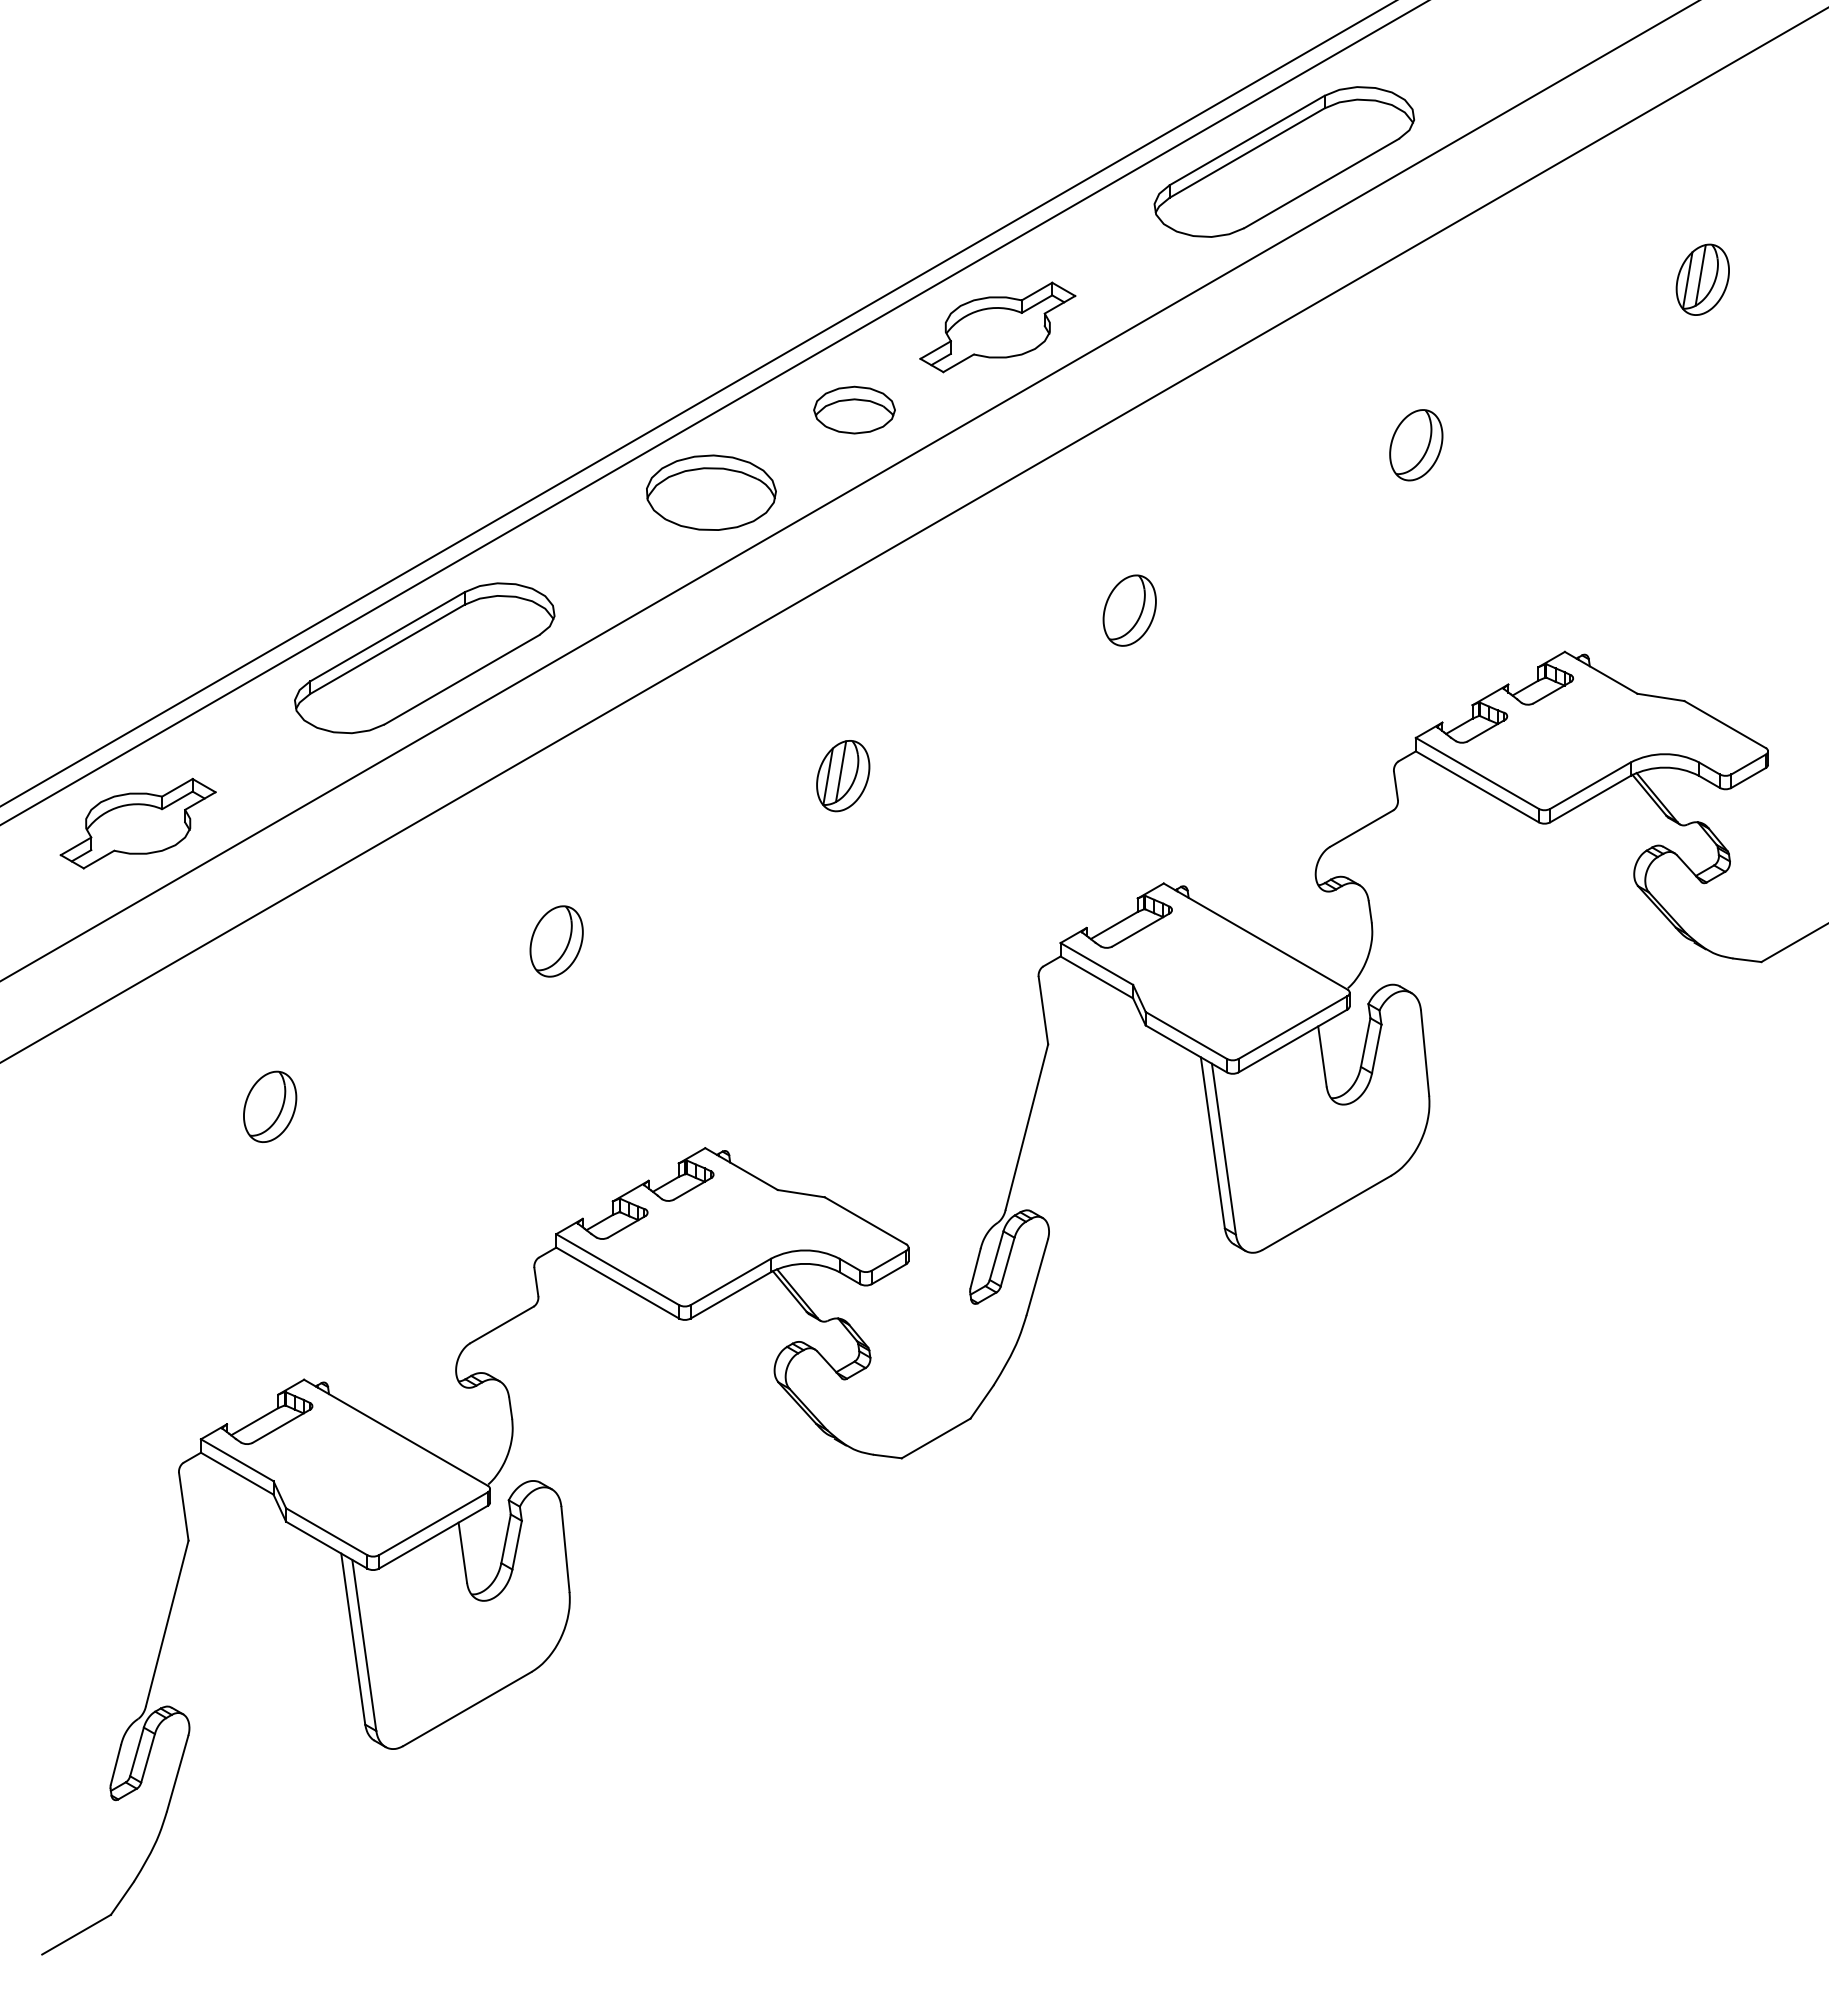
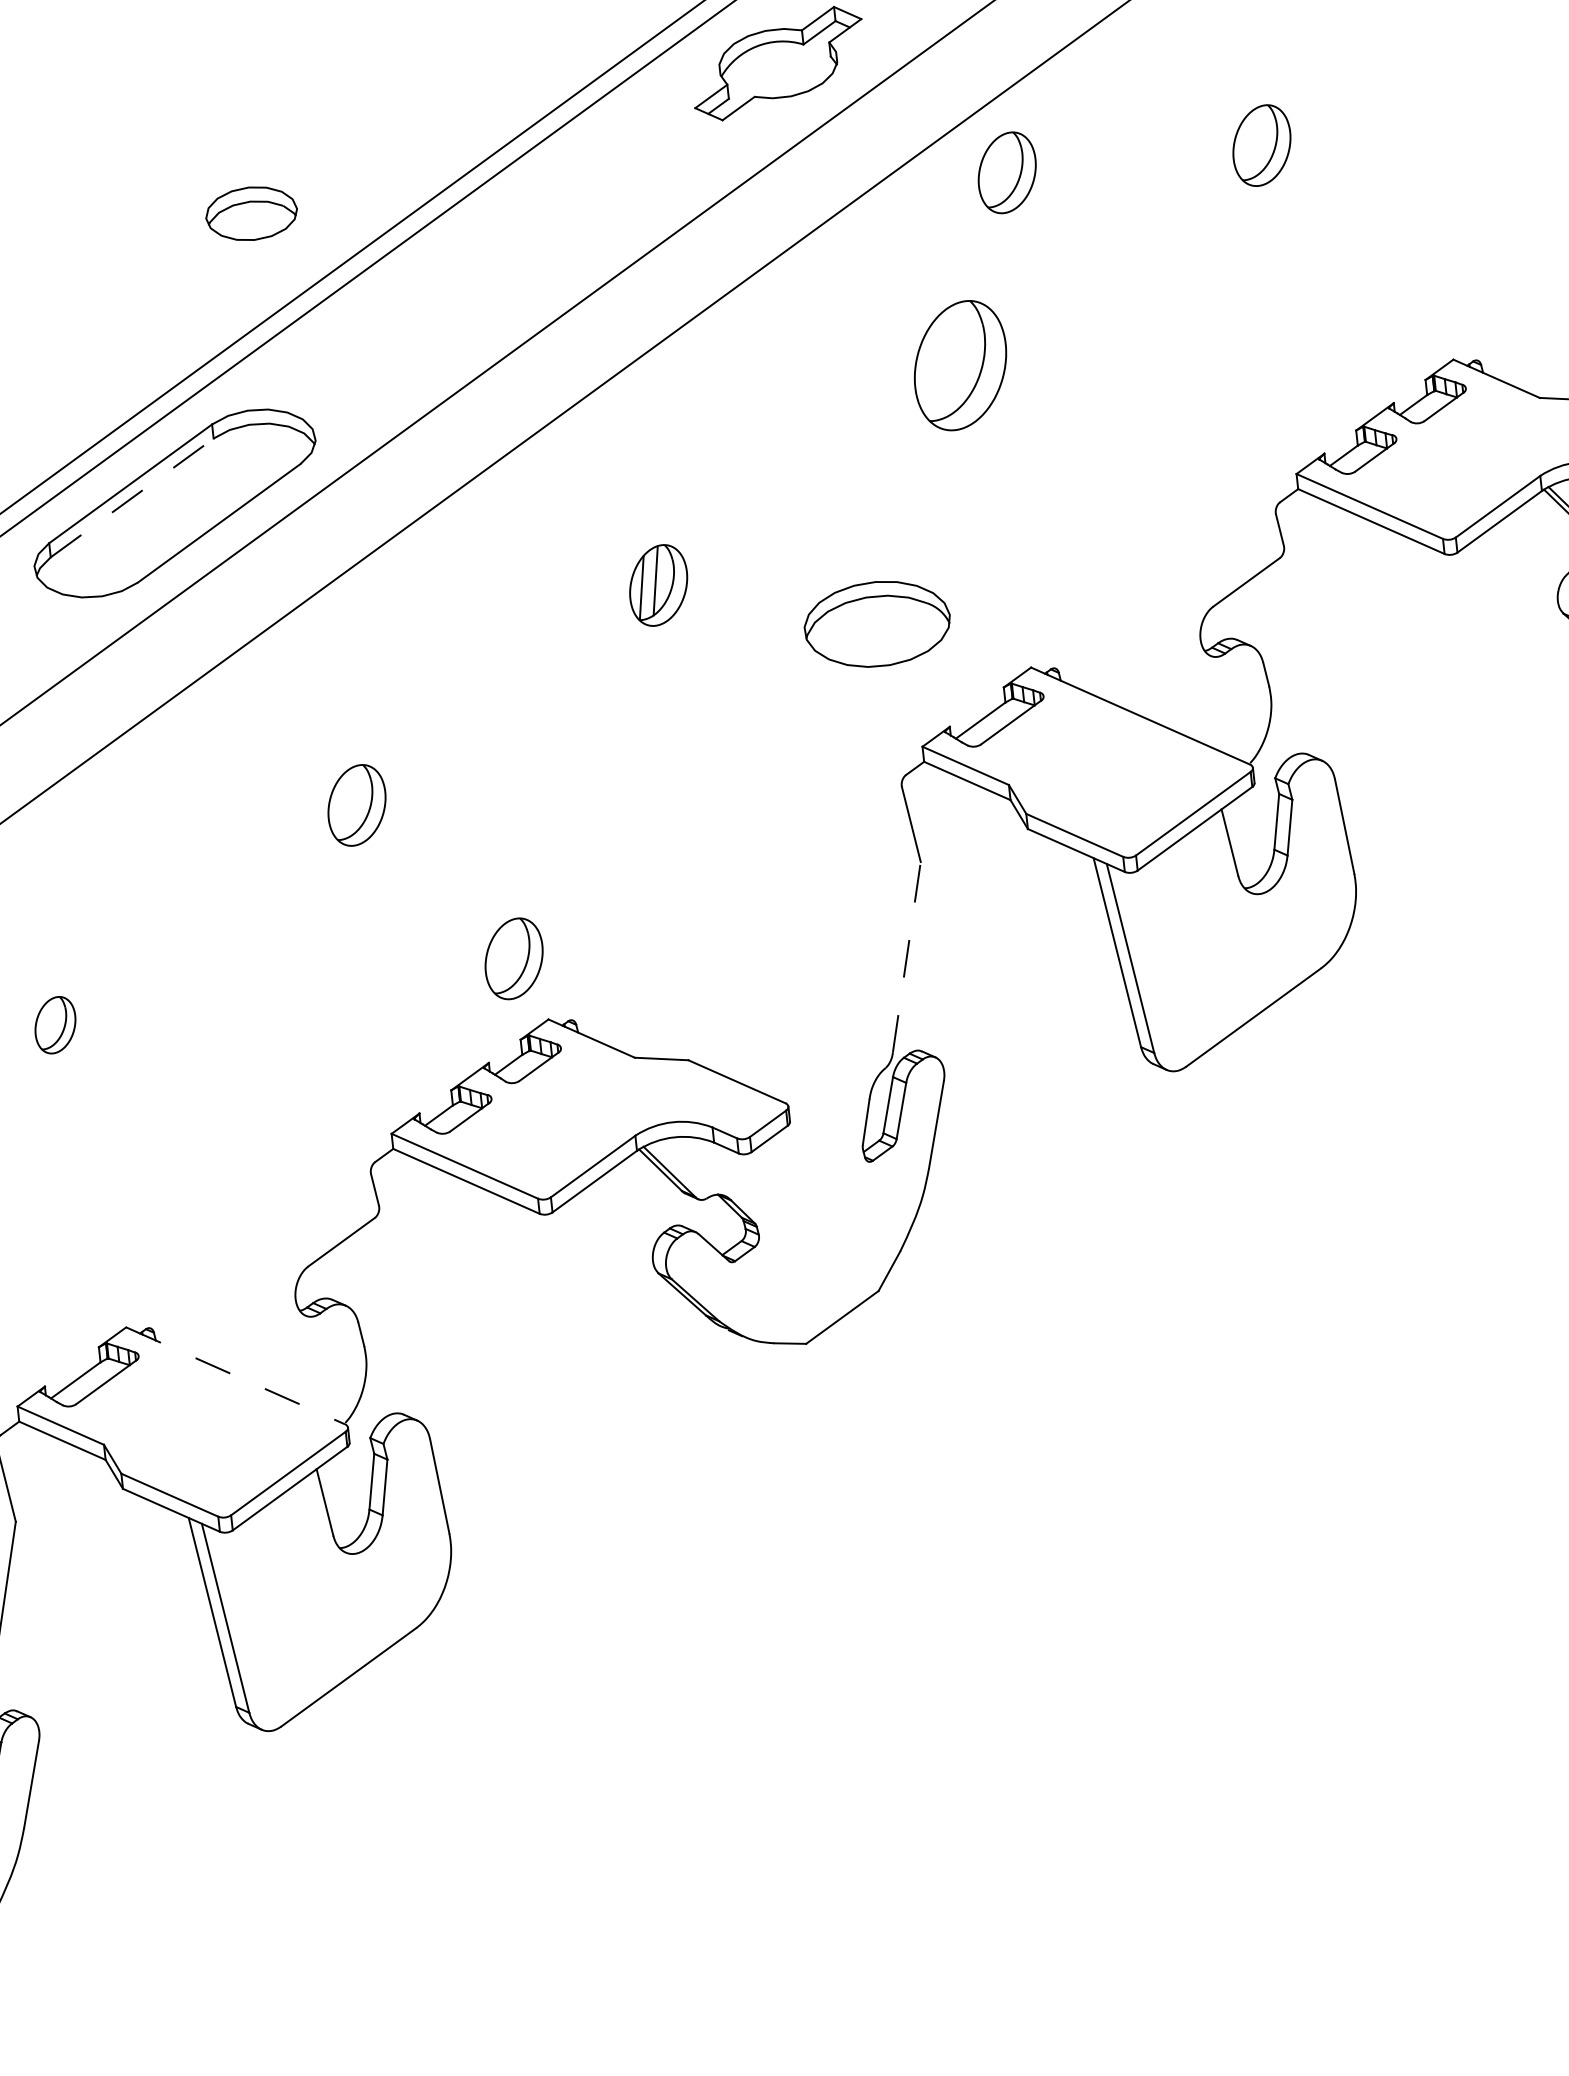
part: (854, 409) -> (251, 213), moved
part: (1189, 445) -> (1007, 173), added
part: (711, 492) -> (877, 623), moved
part: (1129, 610) -> (959, 365), size x1.6
line: (387, 649) -> (132, 498), solid -> dashed
part: (680, 1091) -> (513, 958), added
part: (270, 1106) -> (55, 1024), size x0.7
line: (1027, 1126) -> (907, 956), solid -> dashed
line: (396, 1433) -> (236, 1376), solid -> dashed

